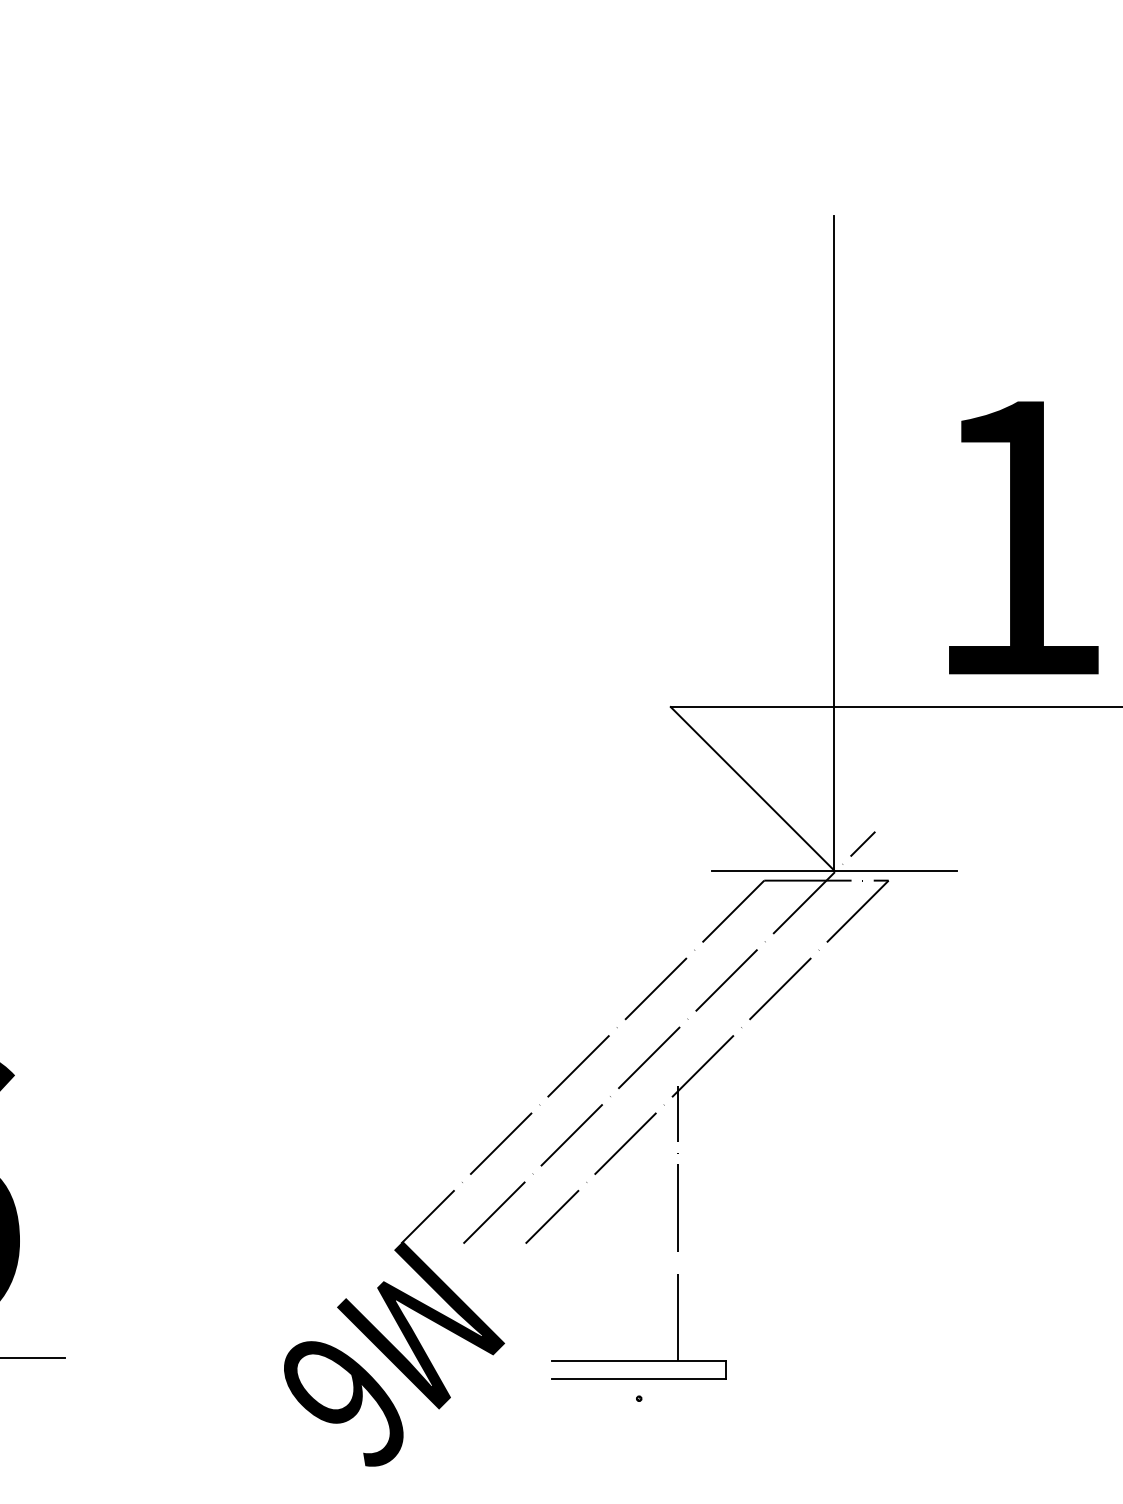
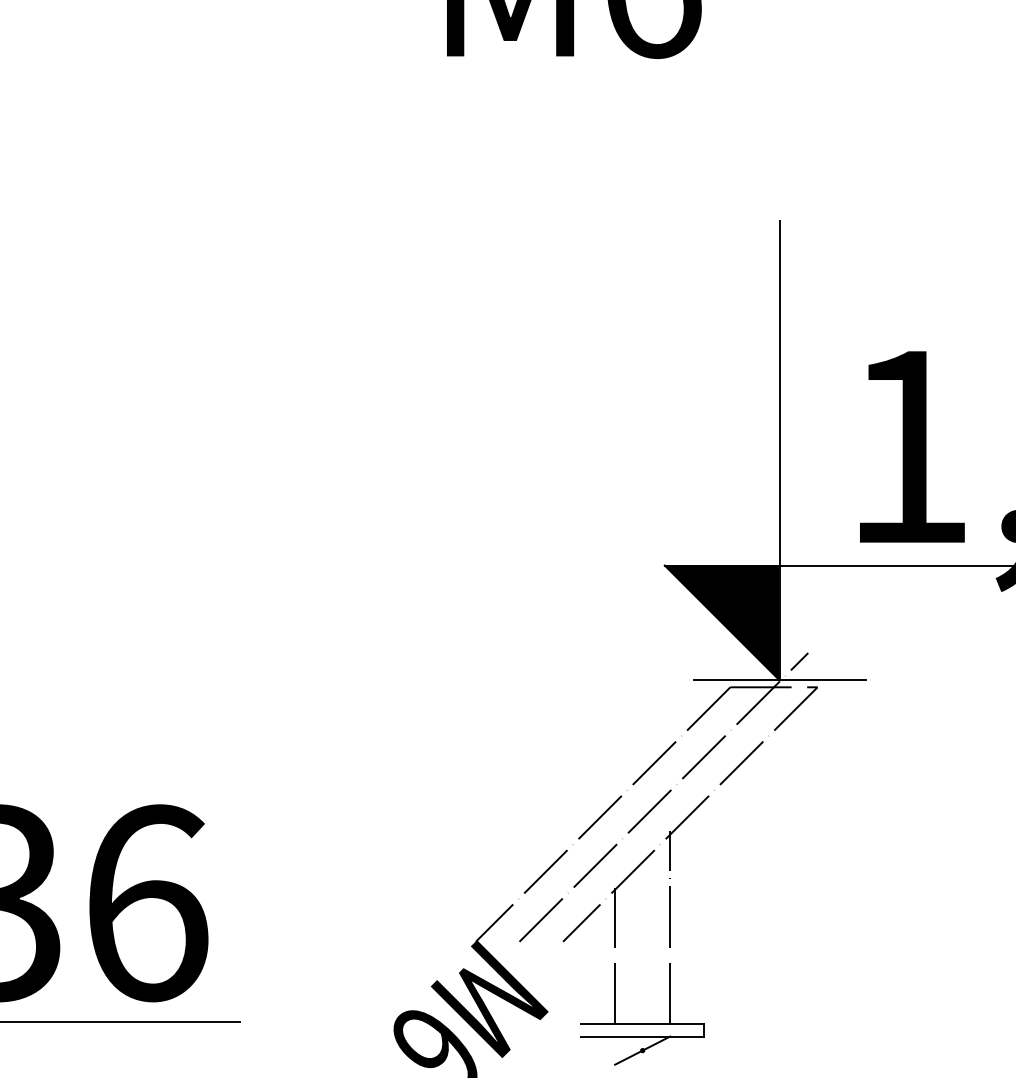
fill: (751, 788) -> (721, 622), added
line: (600, 1264) -> (615, 956), added
line: (638, 1398) -> (642, 1050), added

